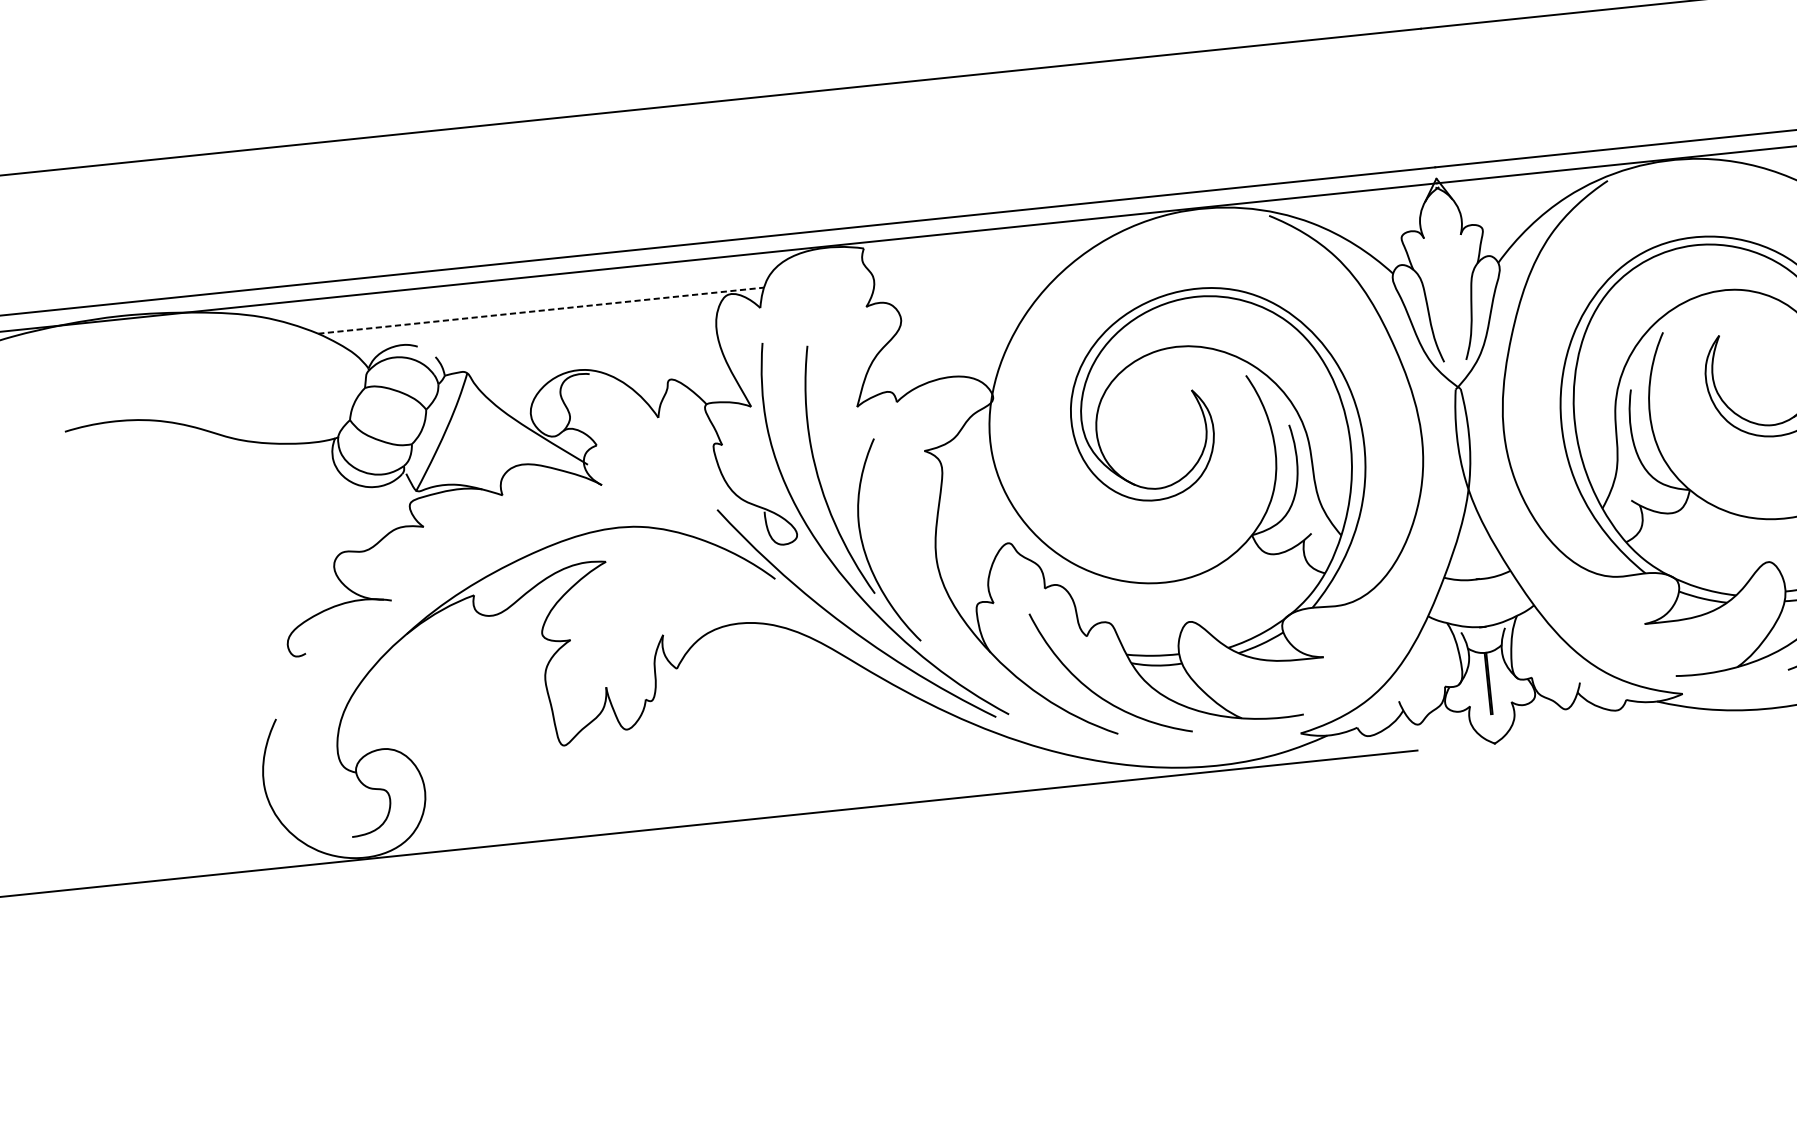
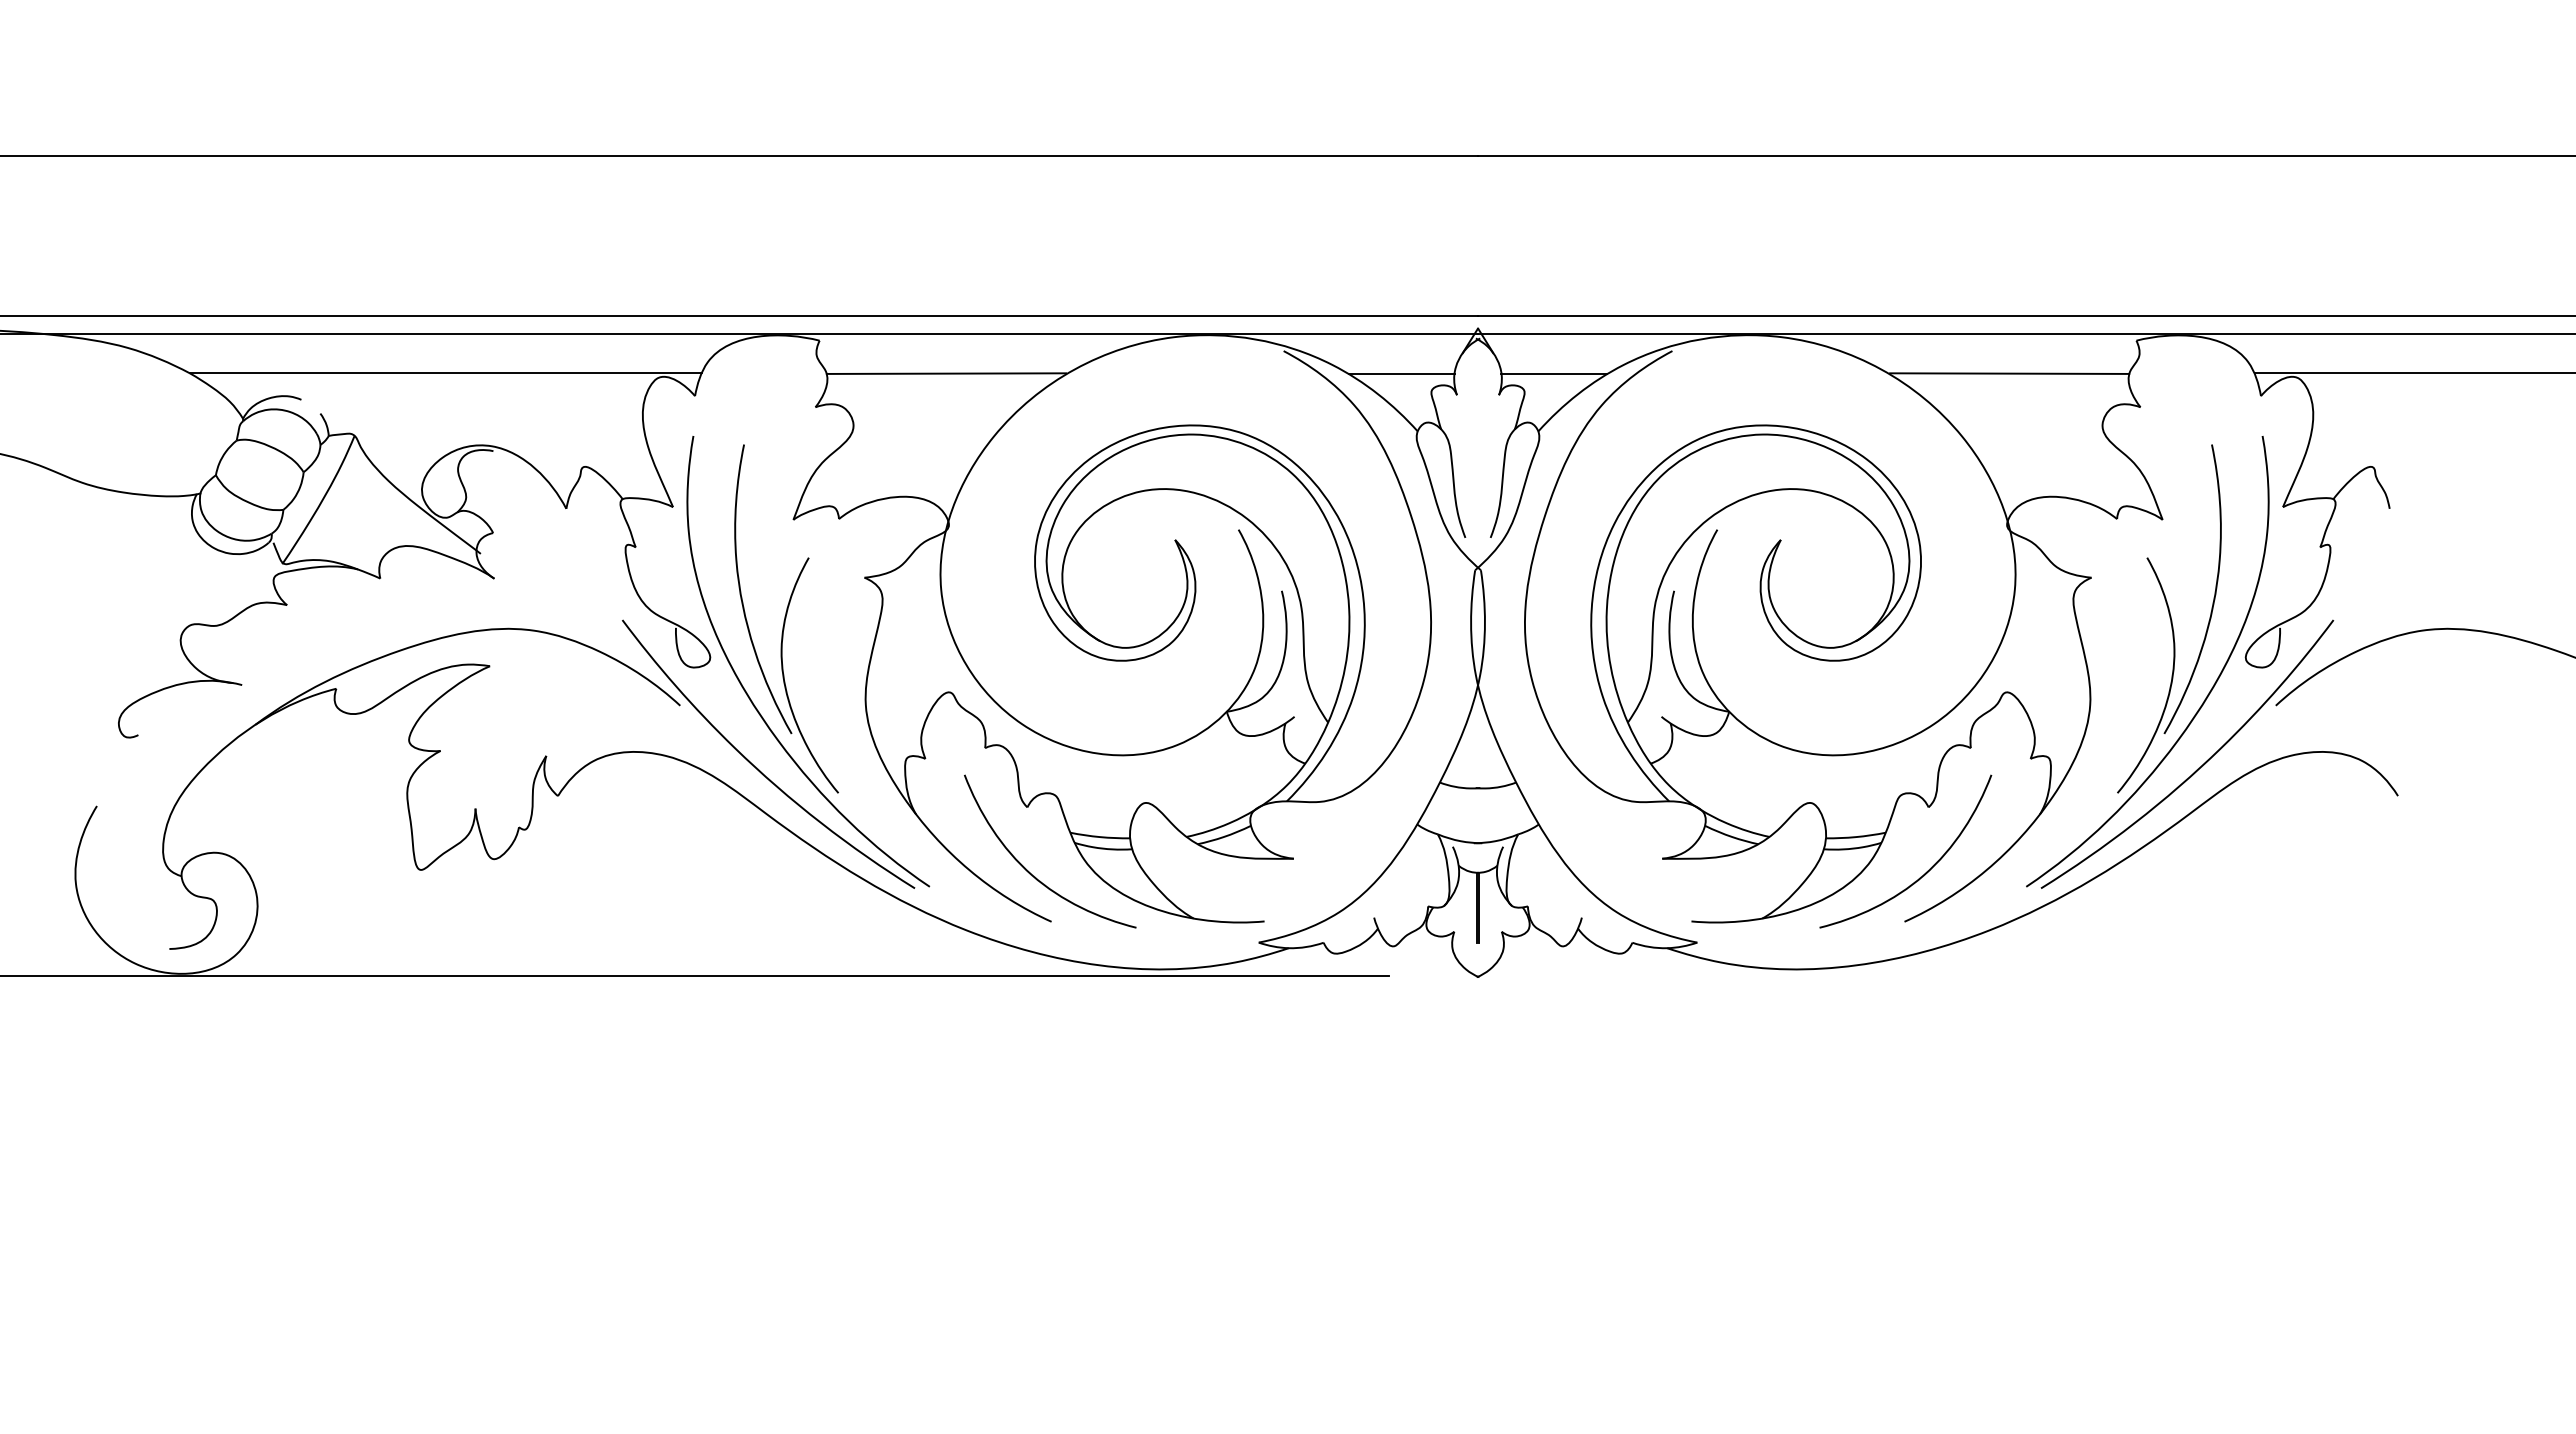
line: (1506, 211) -> (1553, 373), added
line: (1373, 224) -> (1401, 373), added
line: (977, 265) -> (946, 373), added
line: (540, 310) -> (445, 373), dashed -> solid

